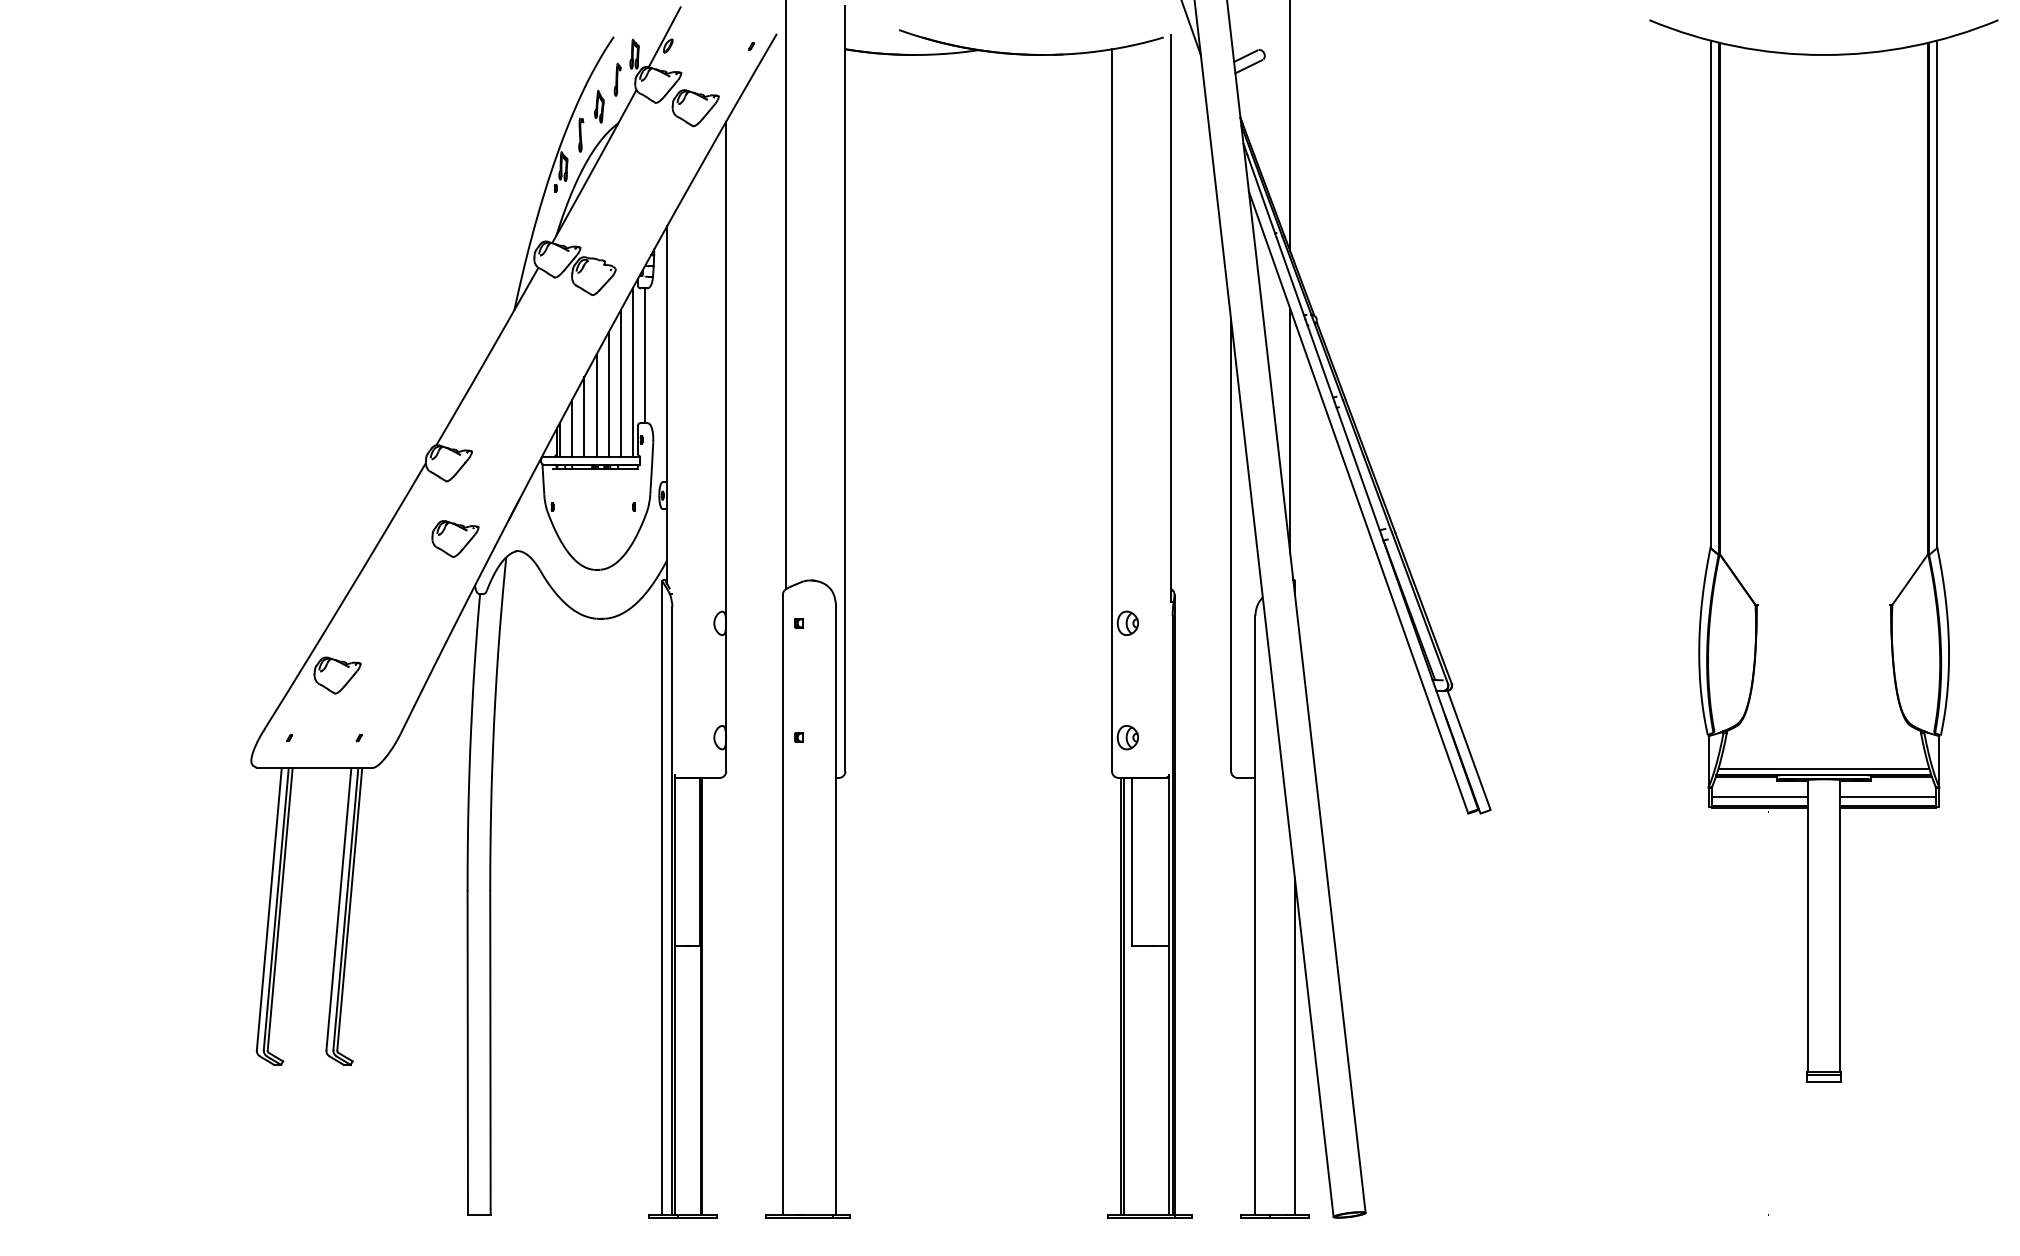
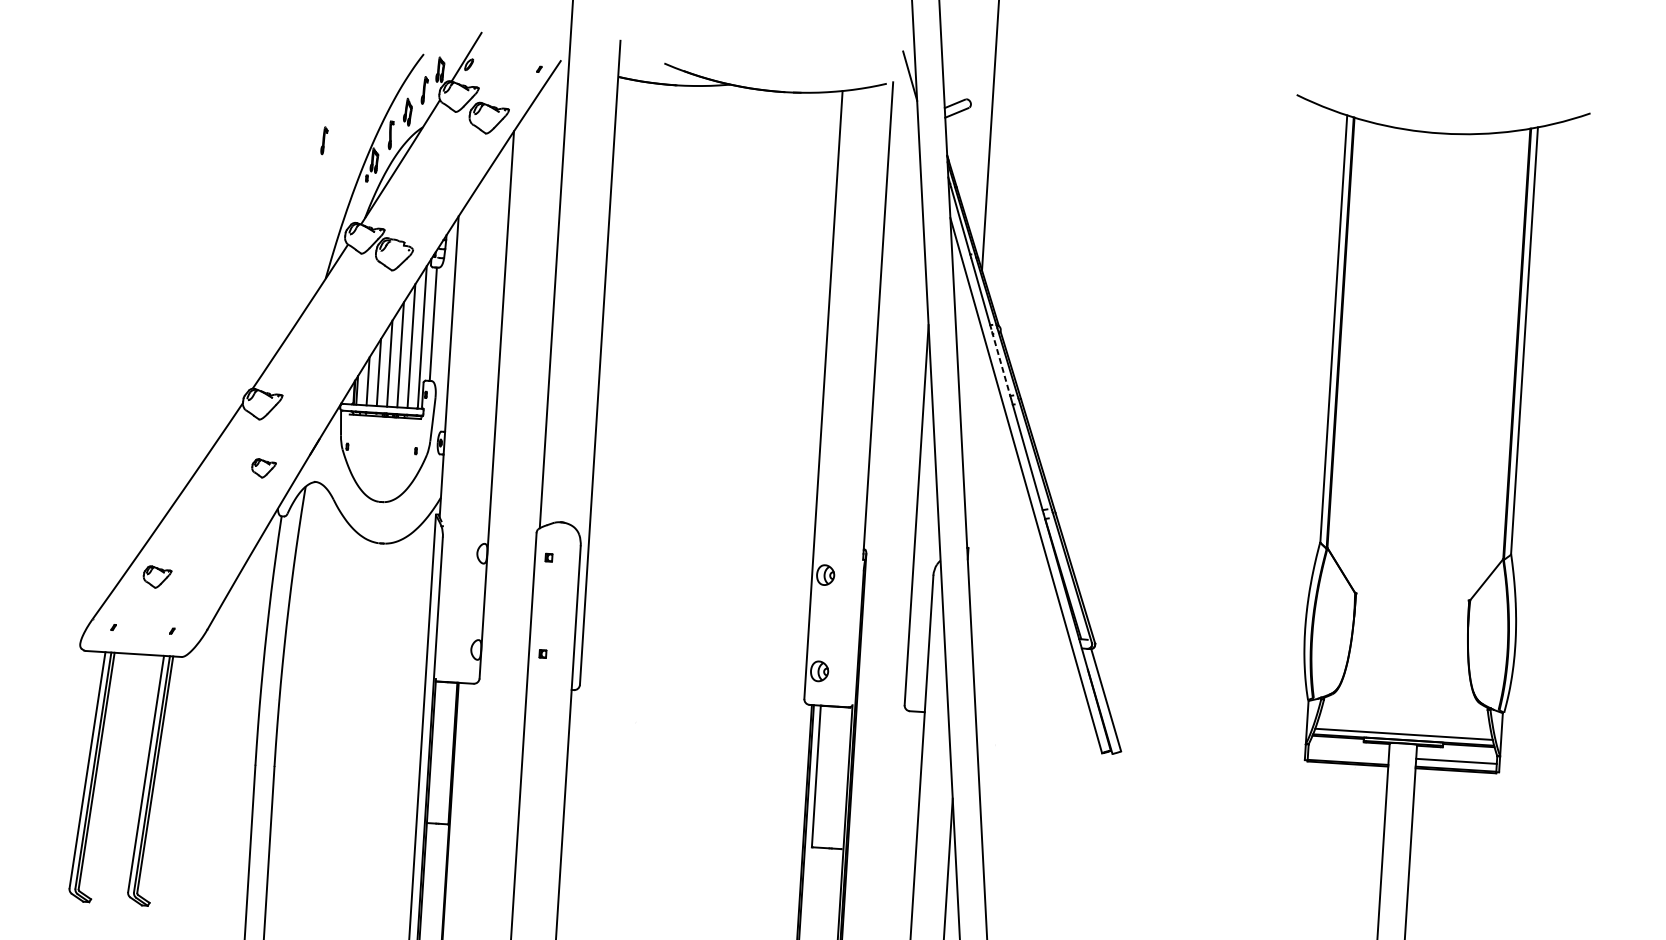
part: (502, 146) -> (324, 140), added
line: (1319, 360) -> (1000, 364), solid -> dashed
line: (1290, 430) -> (972, 421), removed
part: (455, 538) -> (263, 468), size x0.6
part: (337, 675) -> (157, 577), size x0.7
line: (1759, 796) -> (1348, 754), removed

